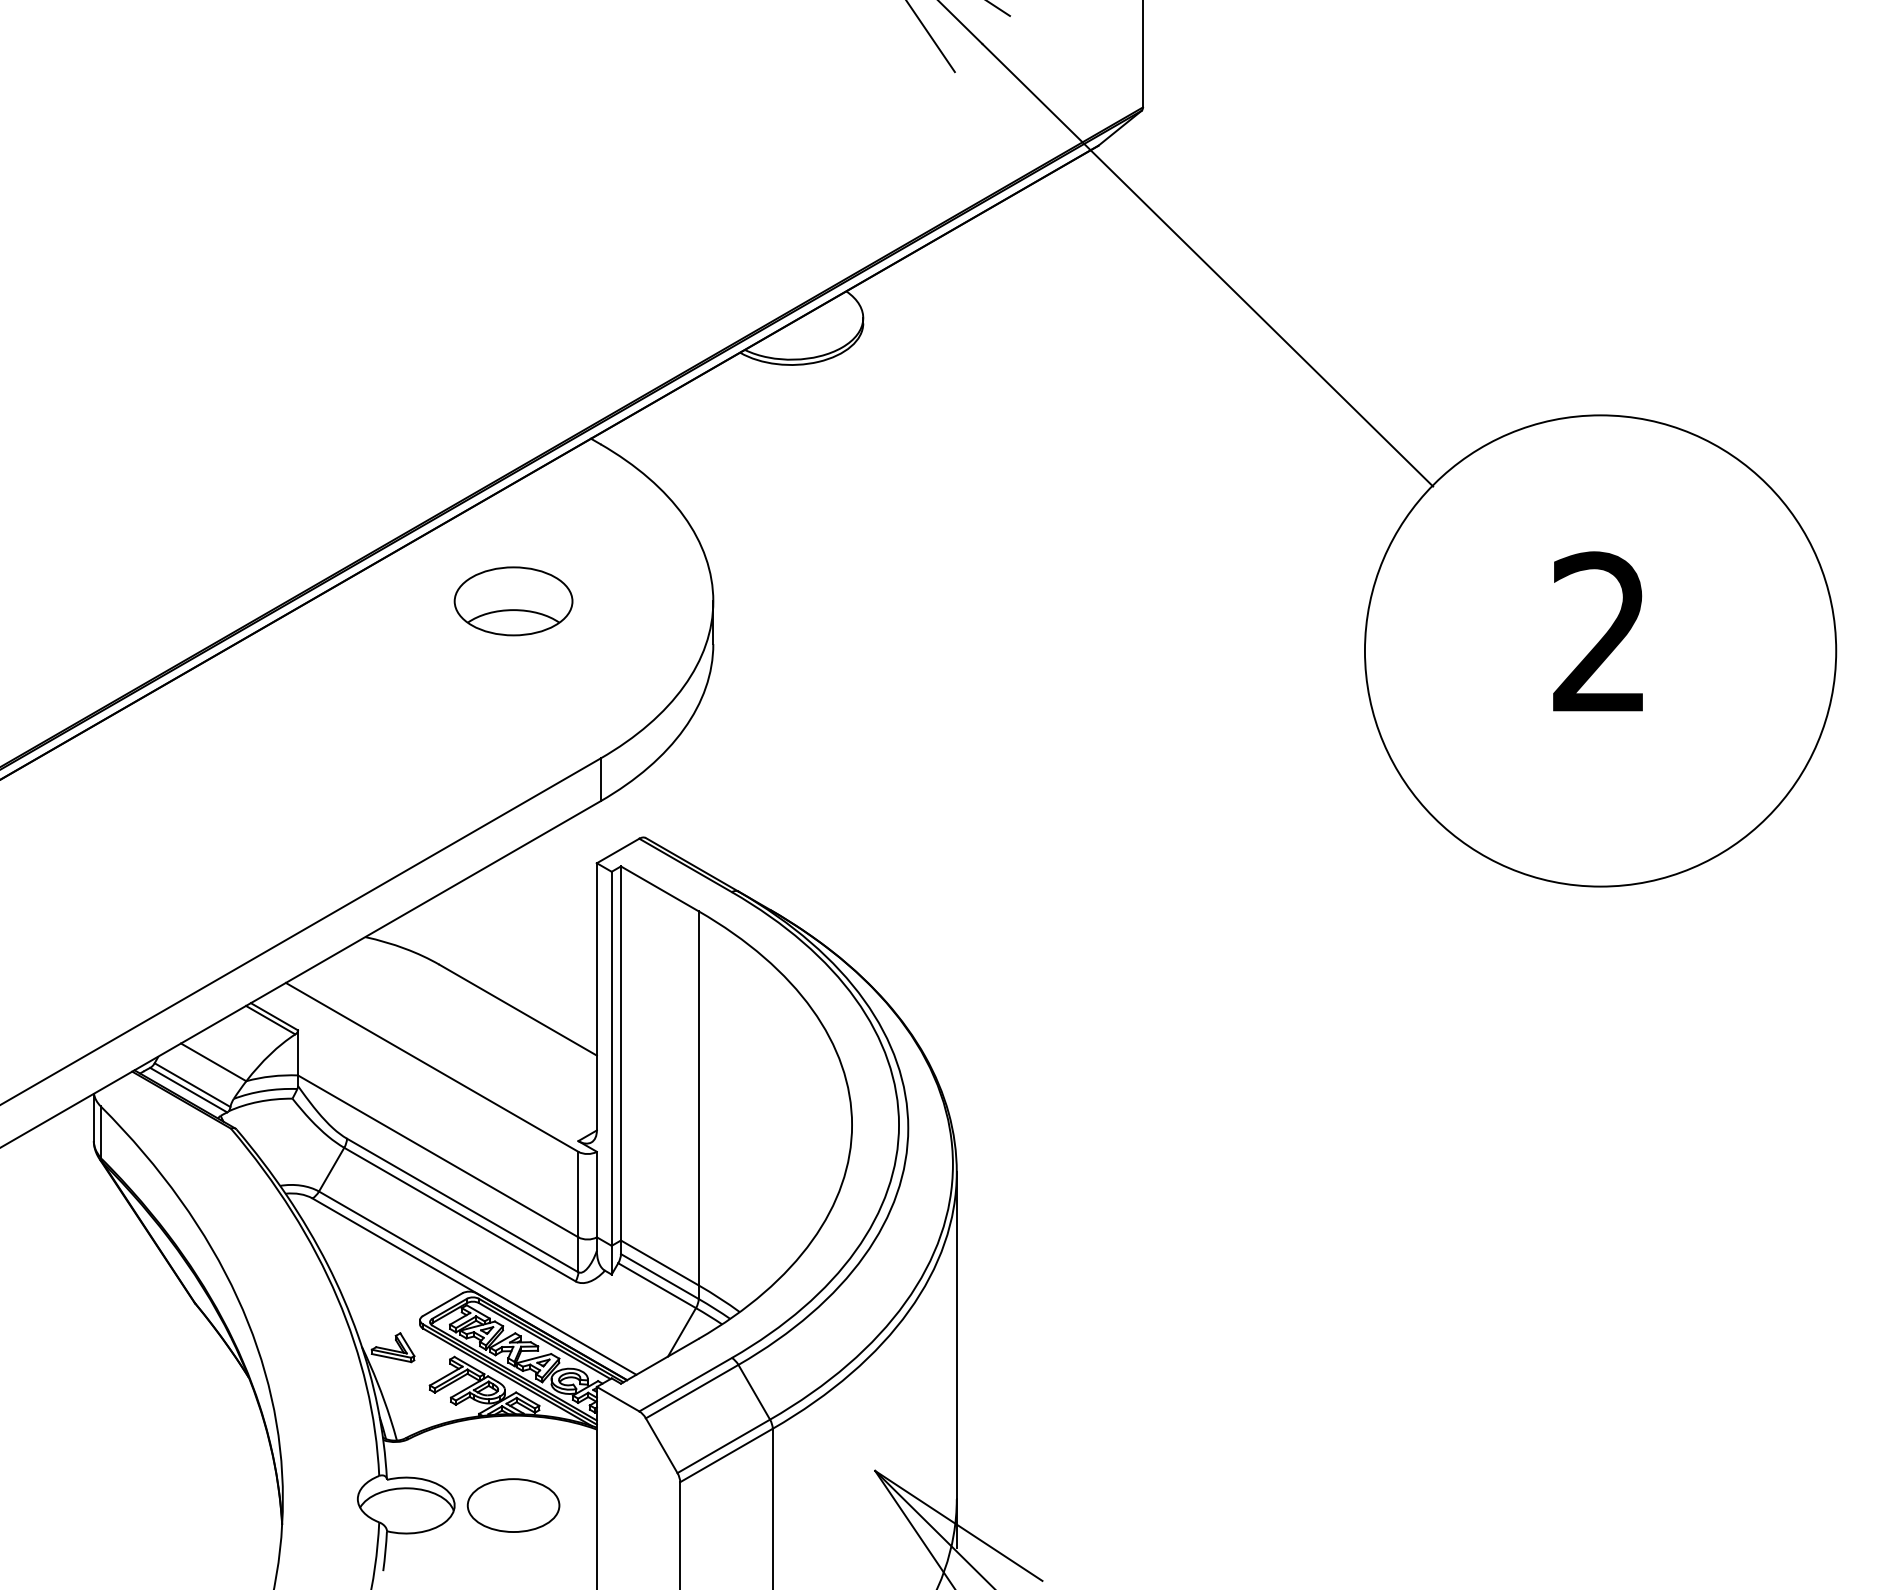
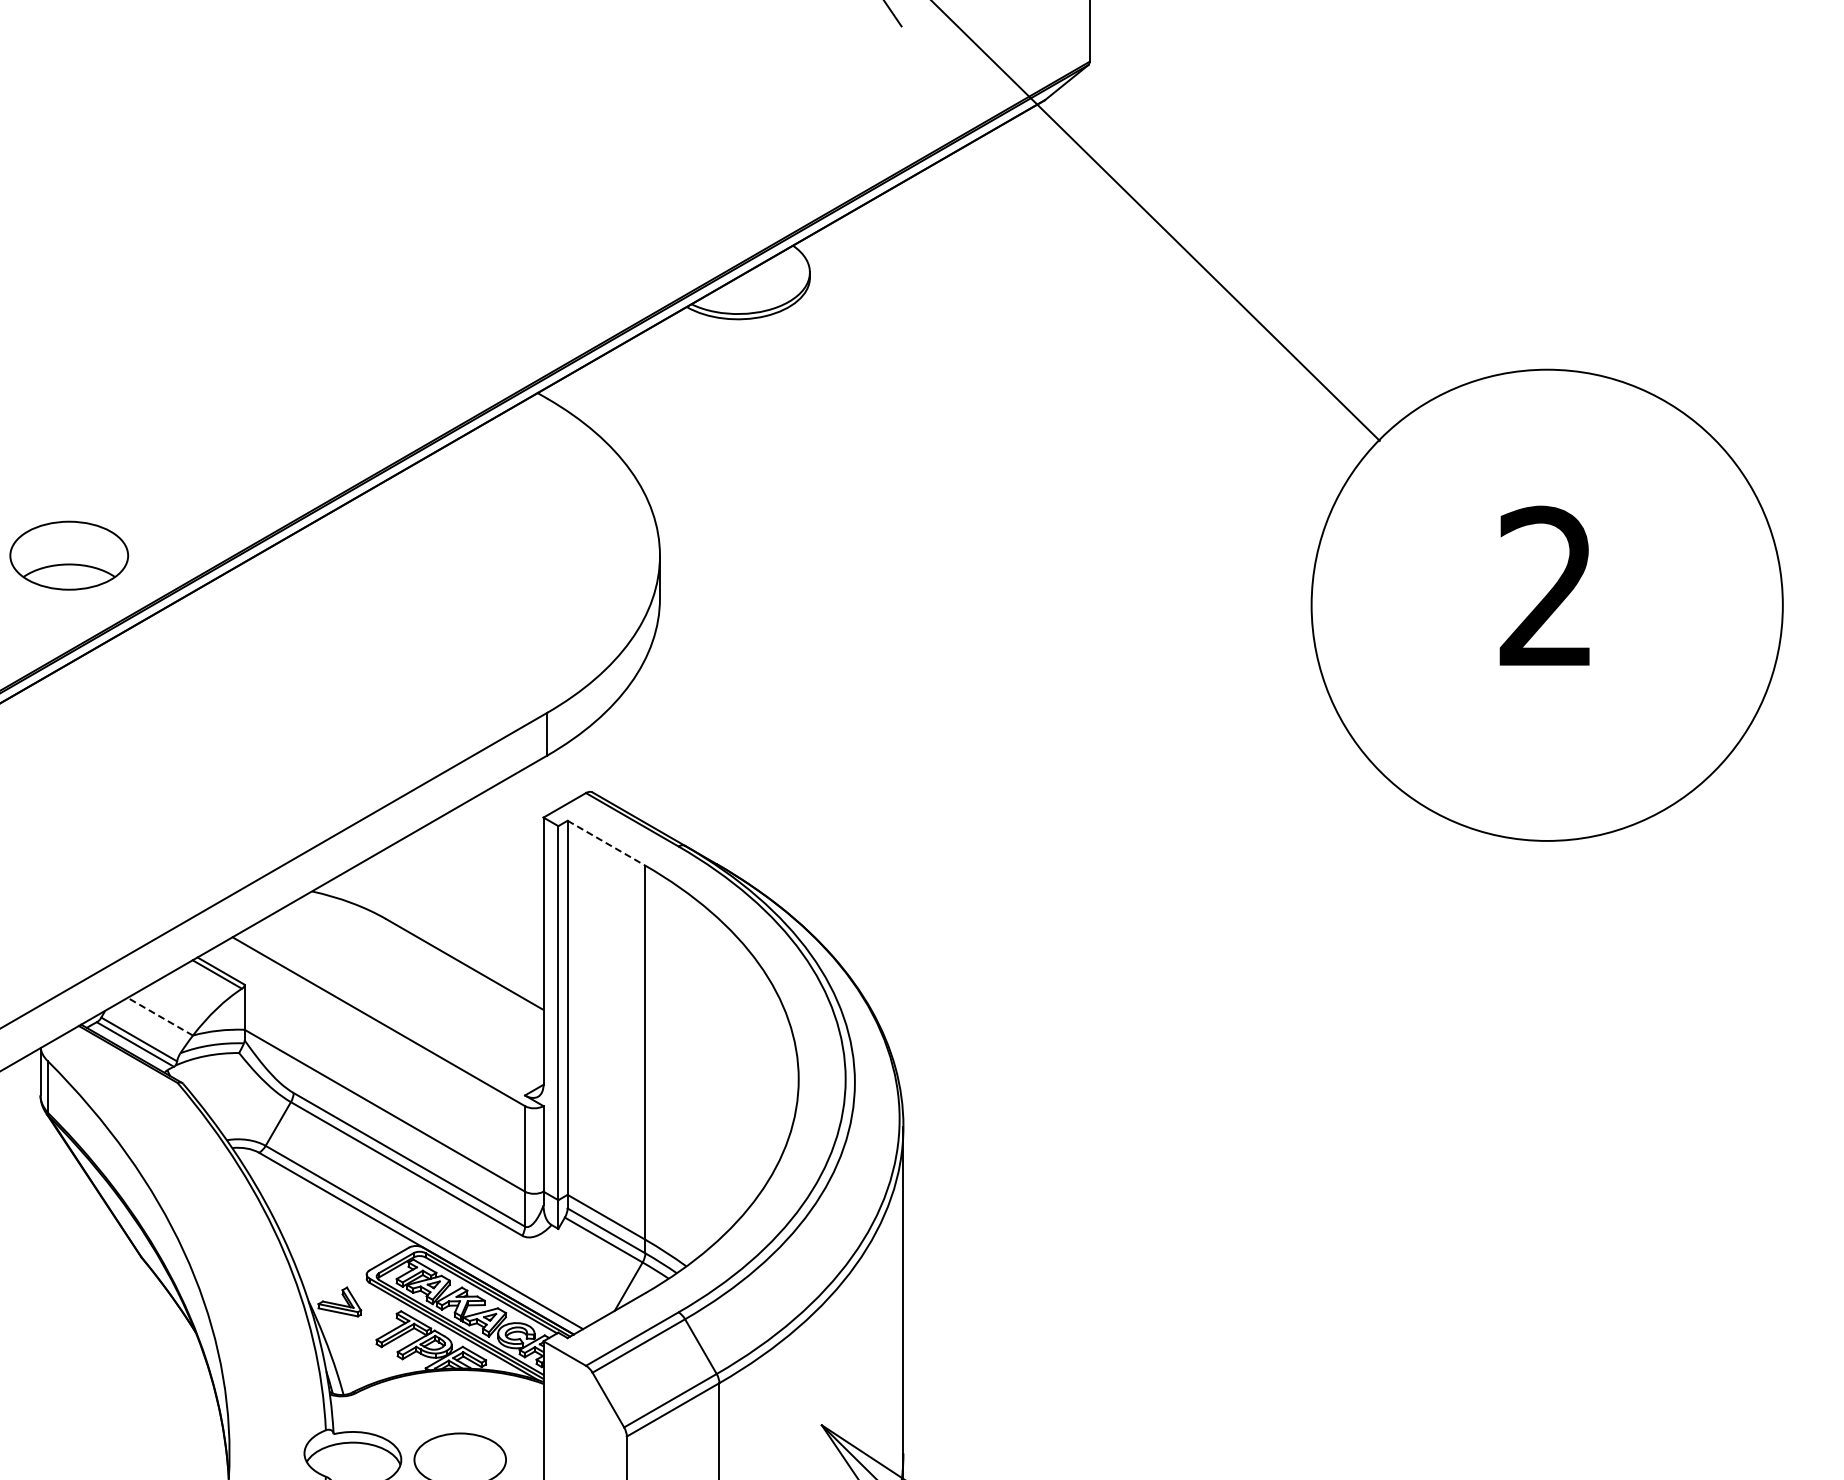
part: (513, 601) -> (69, 555), moved
line: (659, 888) -> (606, 842), solid -> dashed
line: (213, 1062) -> (160, 1016), solid -> dashed

